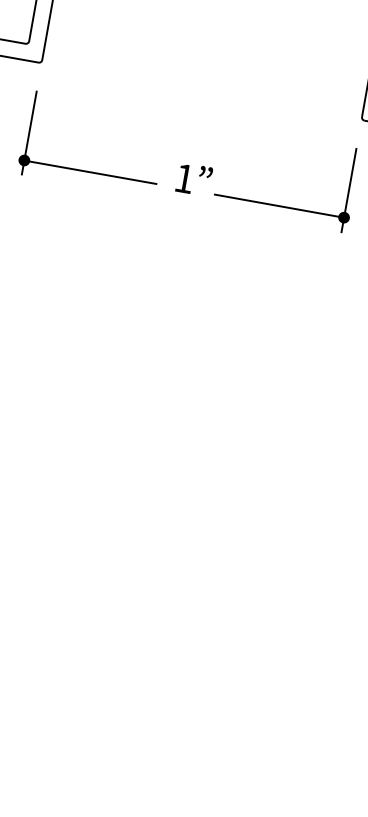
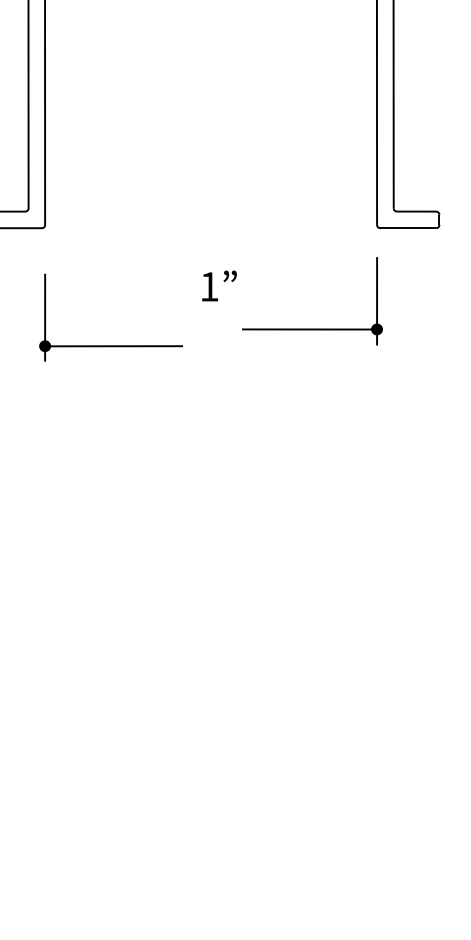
part: (87, 171) -> (110, 345), moved
text: (194, 179) -> (219, 285), moved

